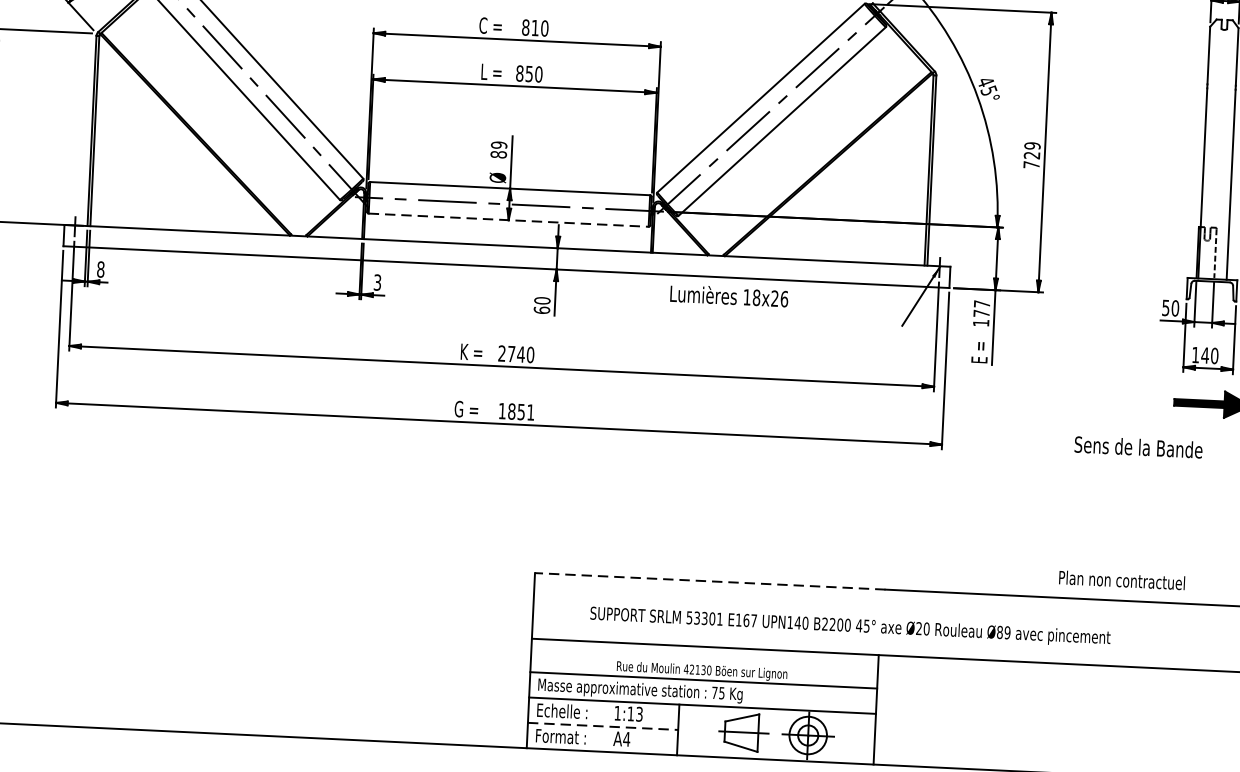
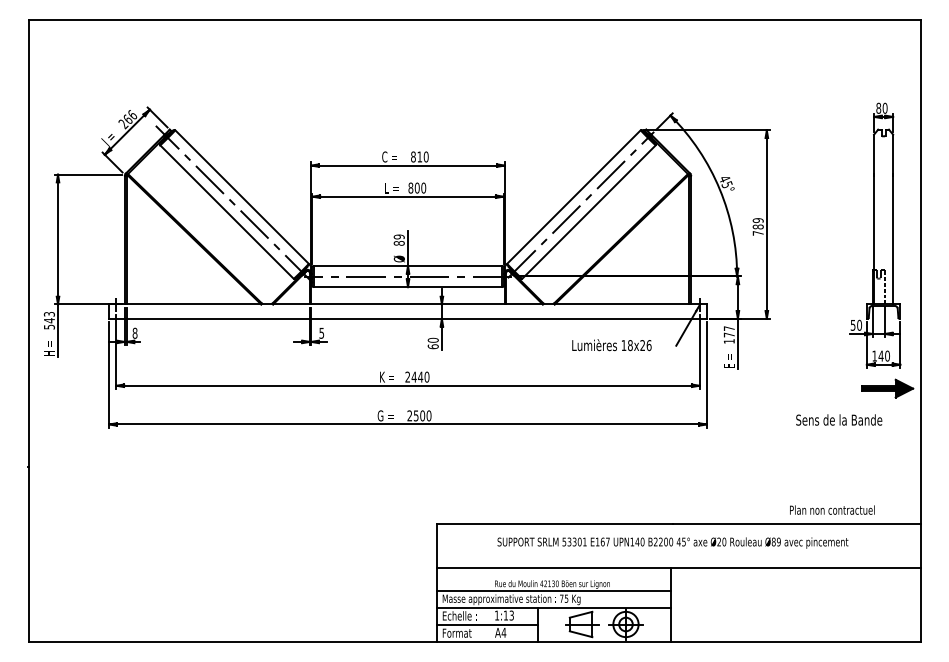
text: (528, 73) -> (416, 187), 850 -> 800
text: (1031, 154) -> (757, 226), 729 -> 789
line: (509, 220) -> (408, 287), dashed -> solid
text: (377, 281) -> (321, 332), 3 -> 5
text: (728, 296) -> (611, 345), moved
text: (510, 353) -> (413, 376), 2740 -> 2440
text: (516, 411) -> (419, 415), 1851 -> 2500
line: (709, 580) -> (554, 523), dashed -> solid
text: (849, 626) -> (672, 542), moved
line: (602, 725) -> (487, 624), dashed -> solid

